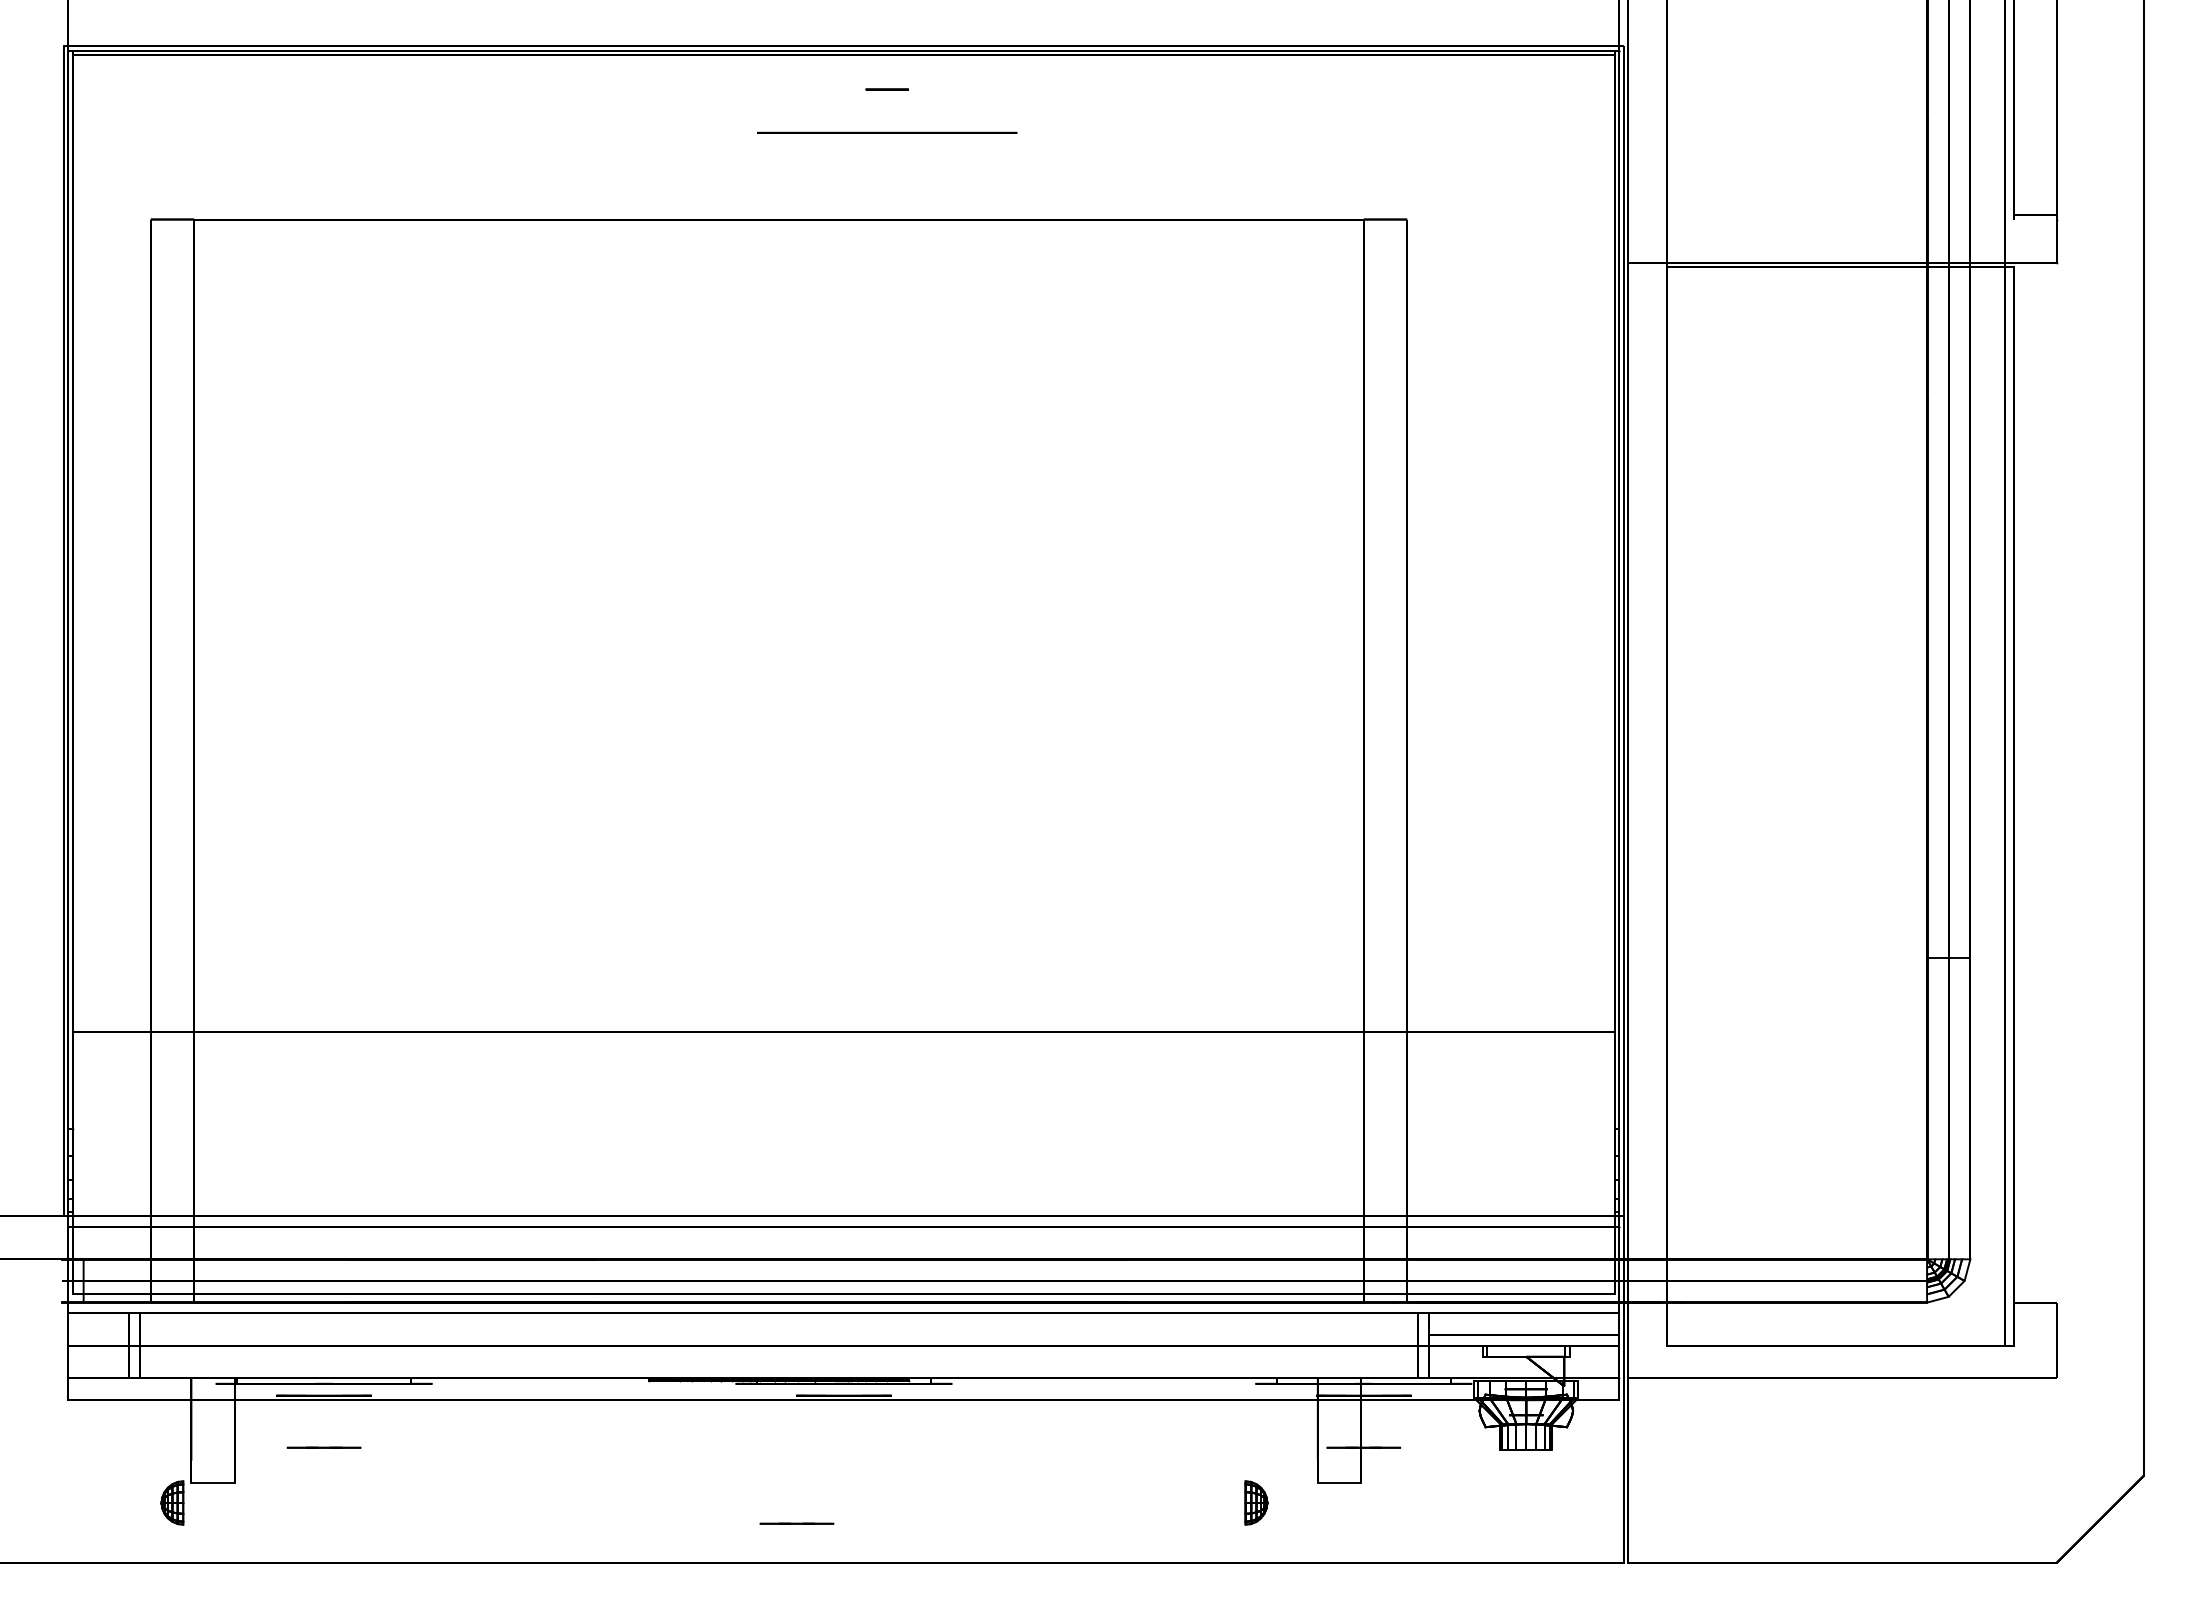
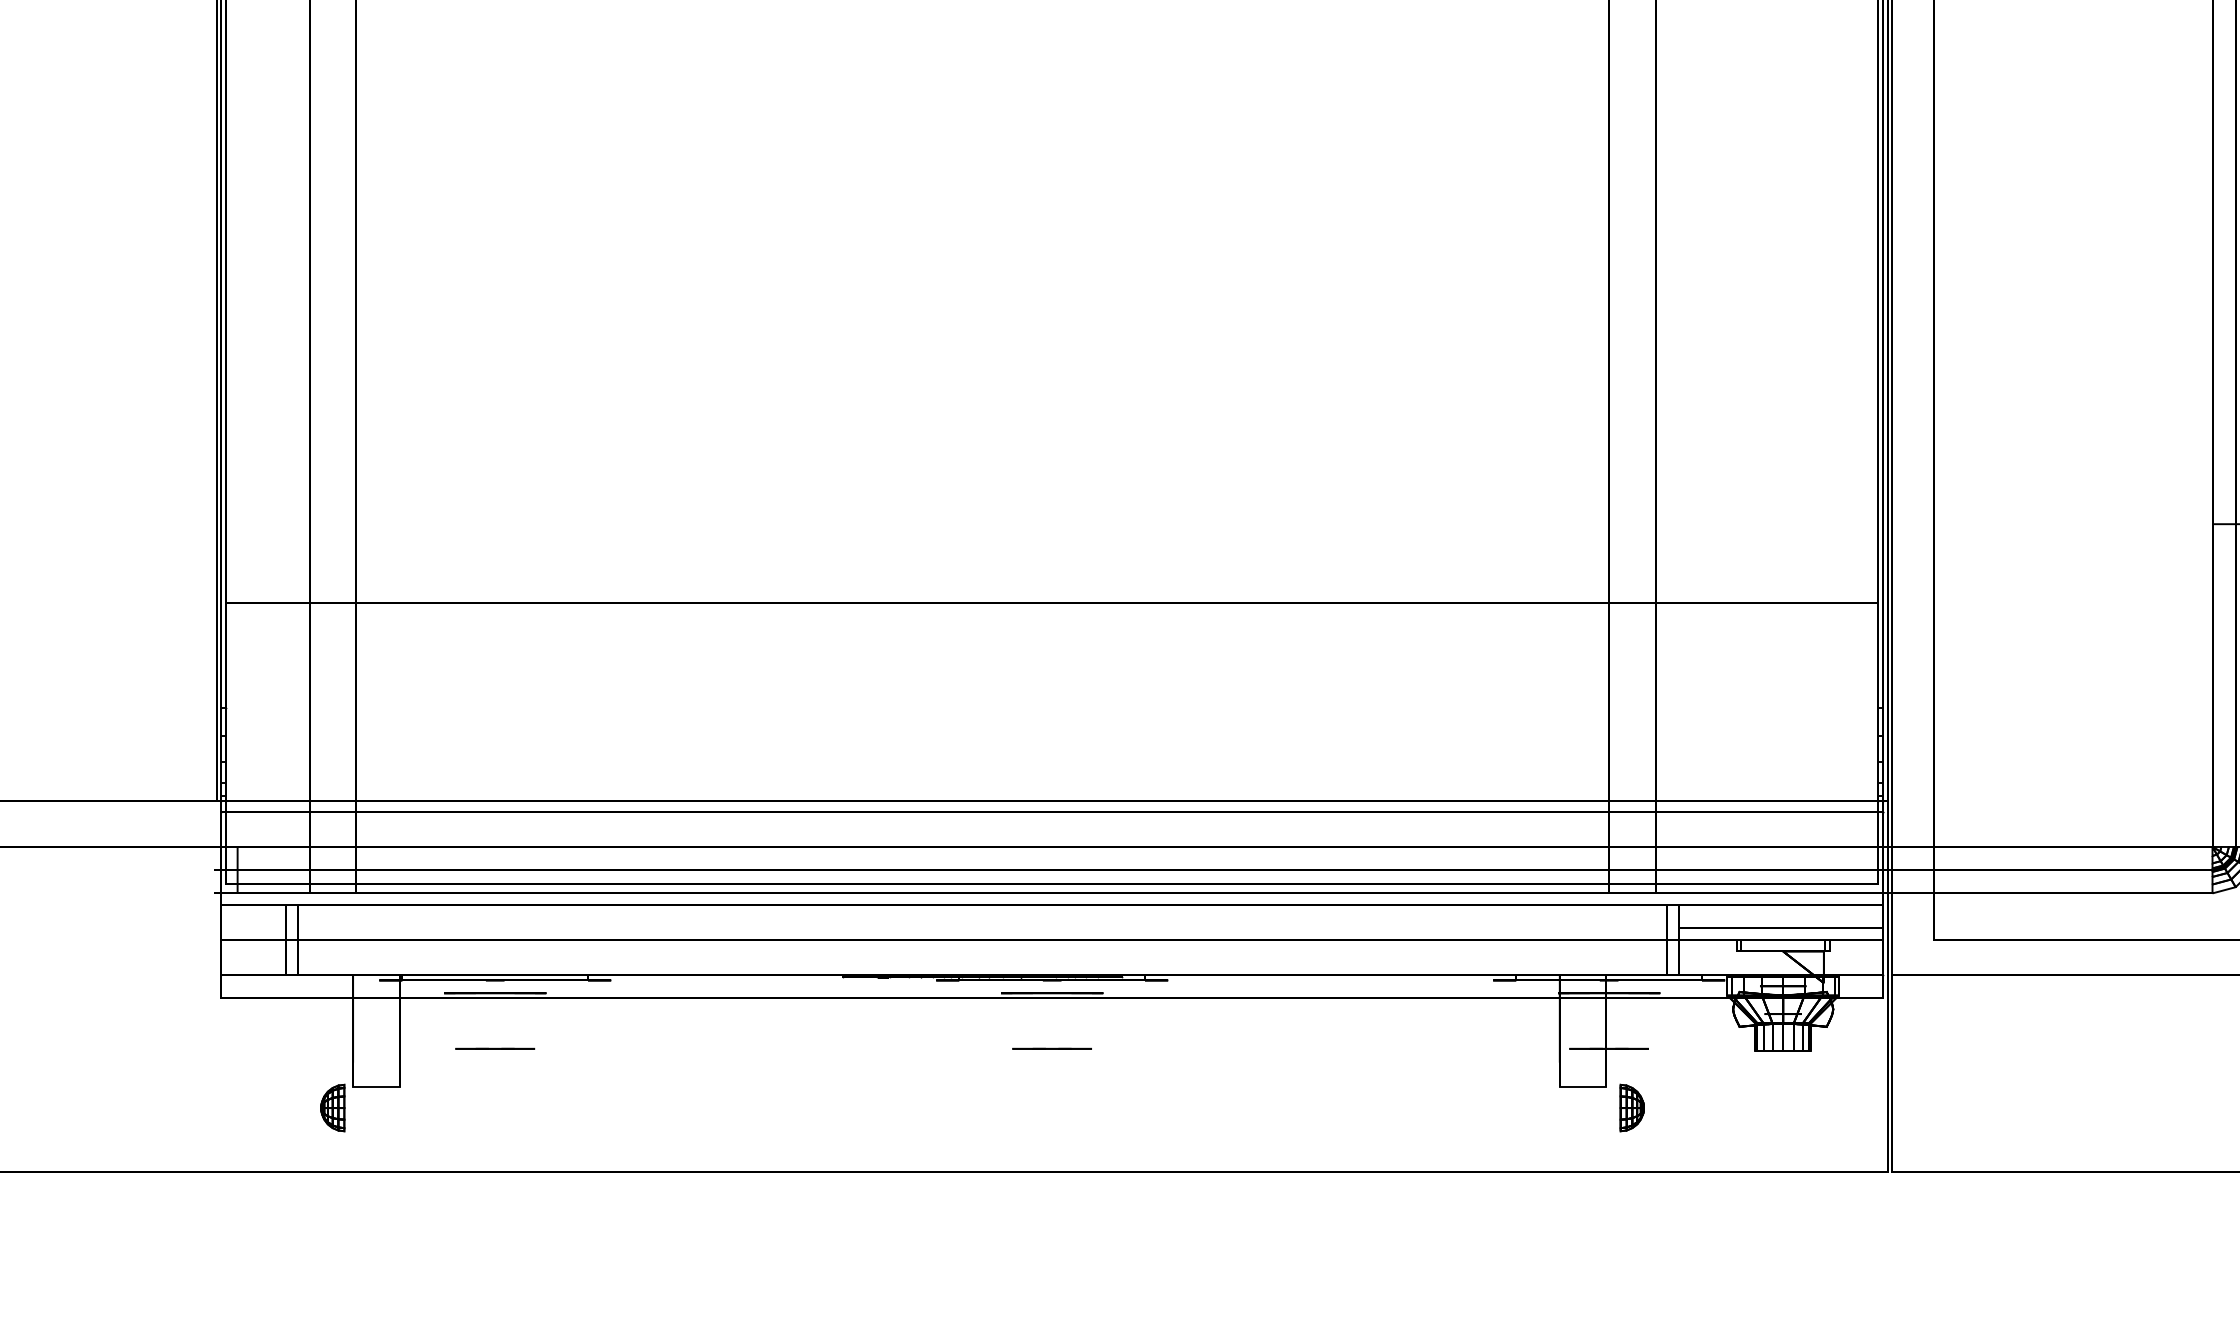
part: (1256, 1502) -> (1632, 1107), moved
line: (796, 1523) -> (1051, 1048), moved

